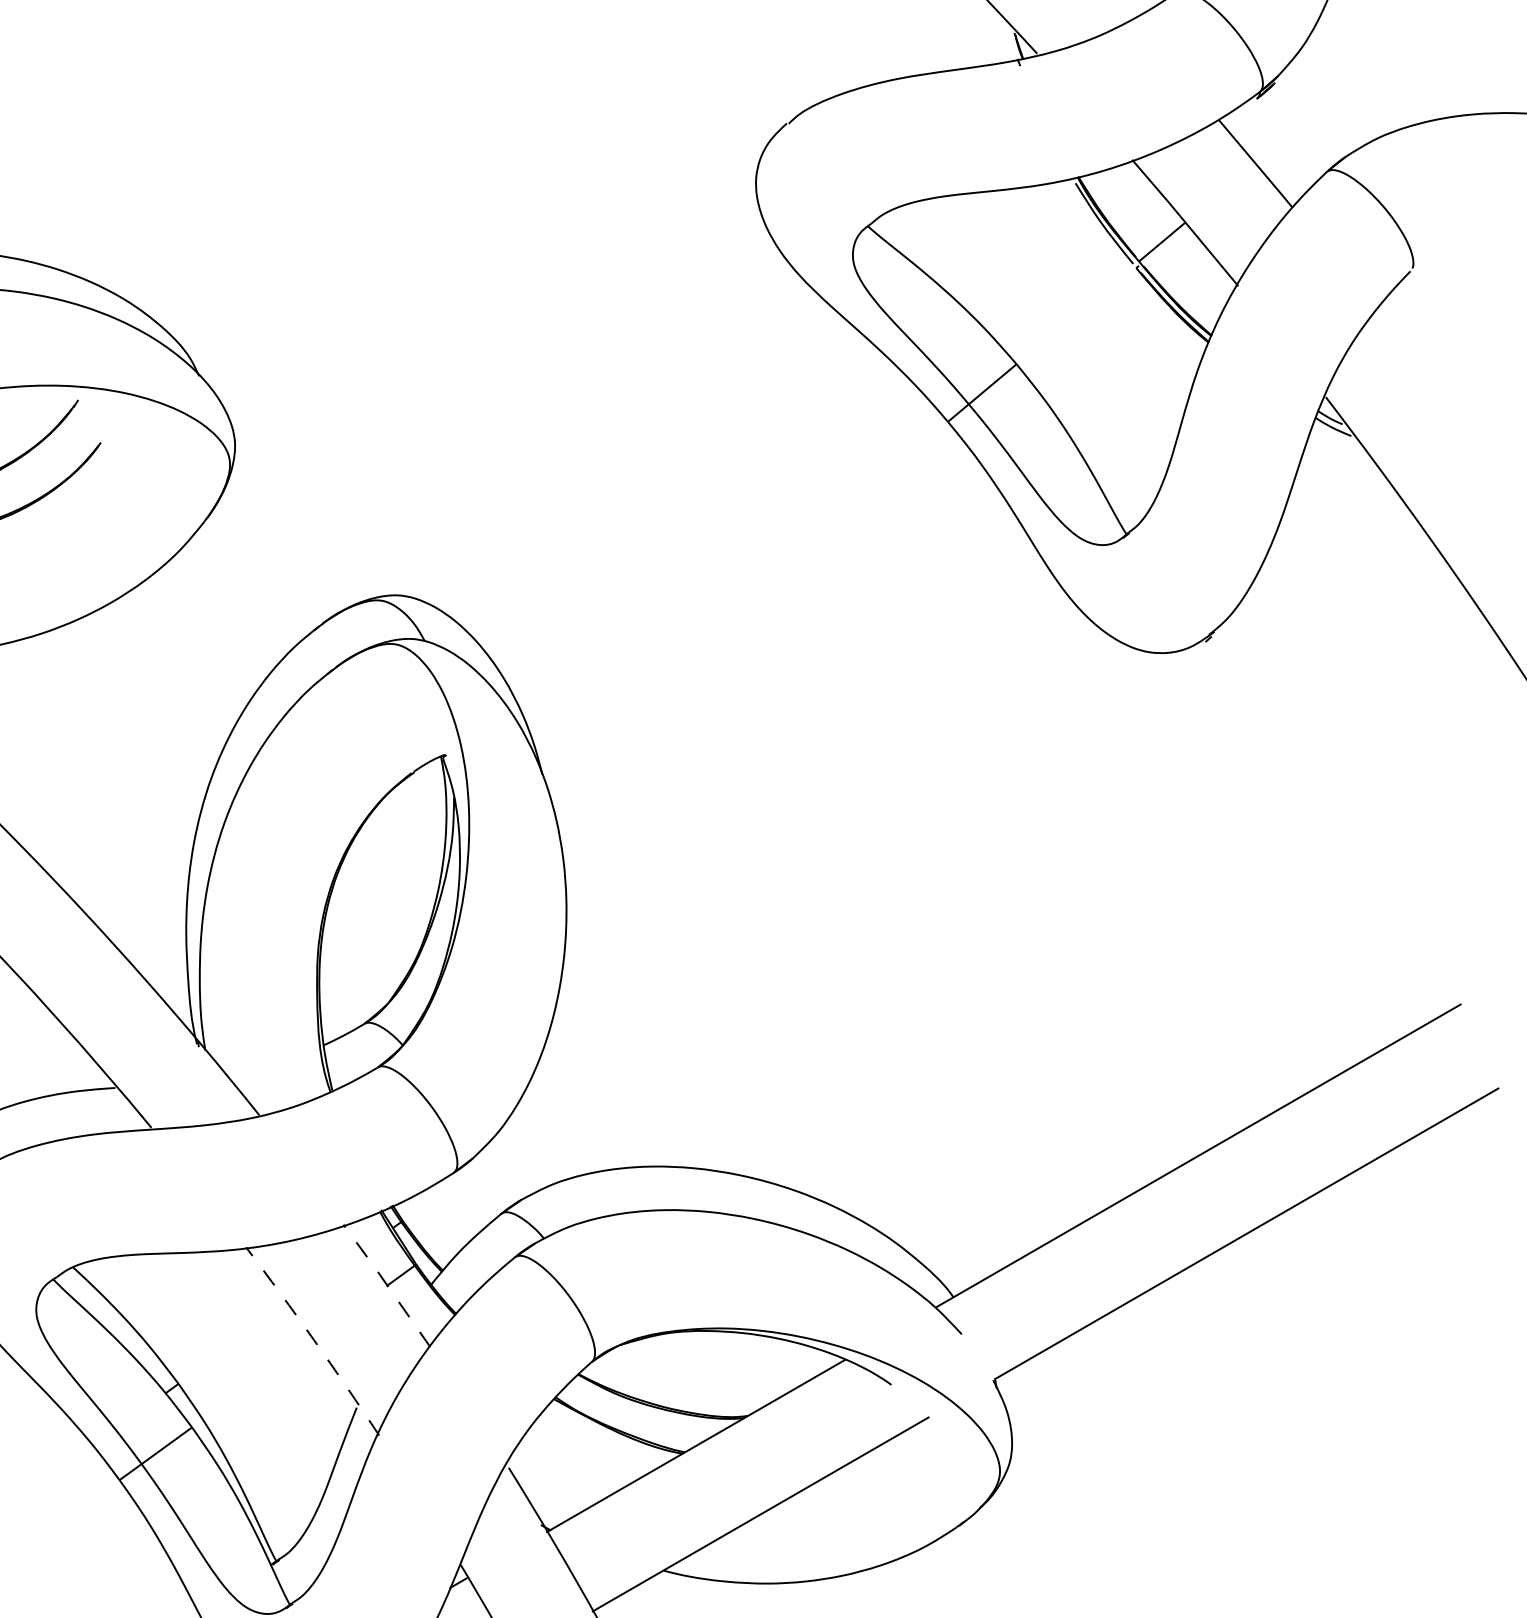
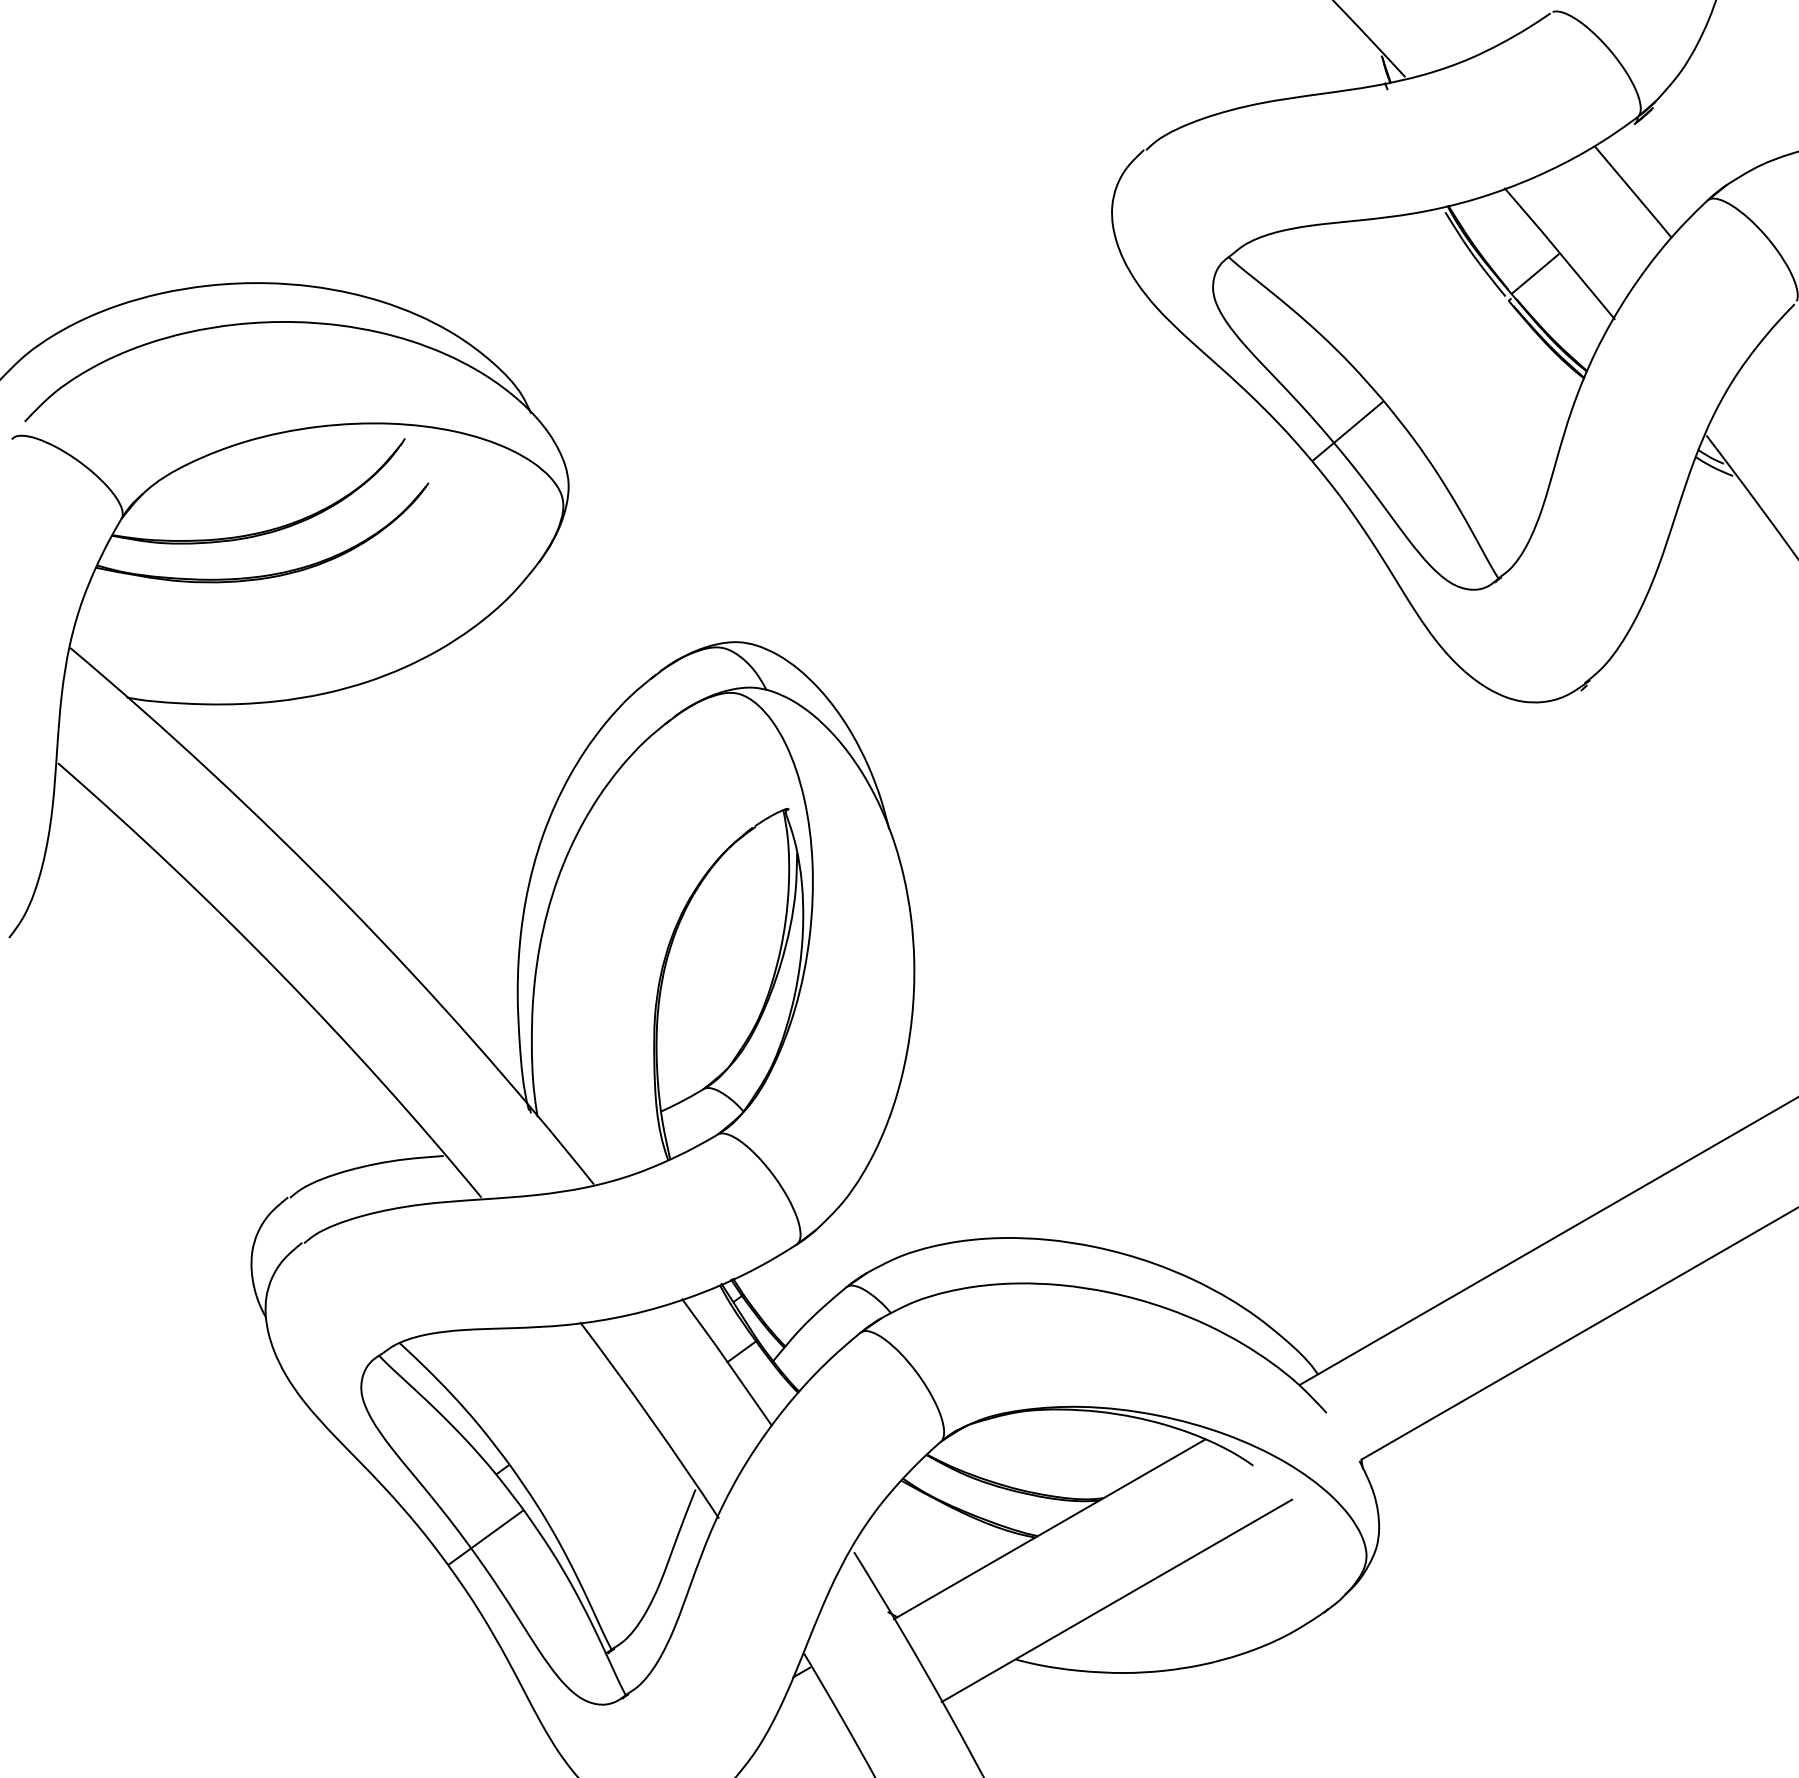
line: (386, 1284) -> (726, 1361), dashed -> solid
arc: (314, 1340) -> (651, 1419), dashed -> solid

